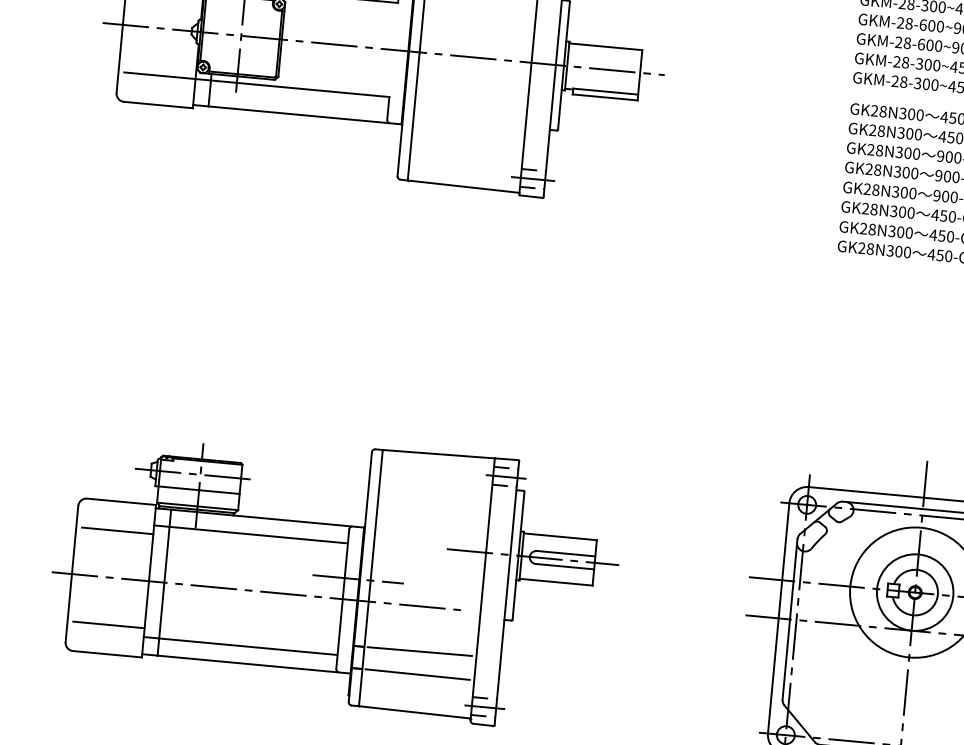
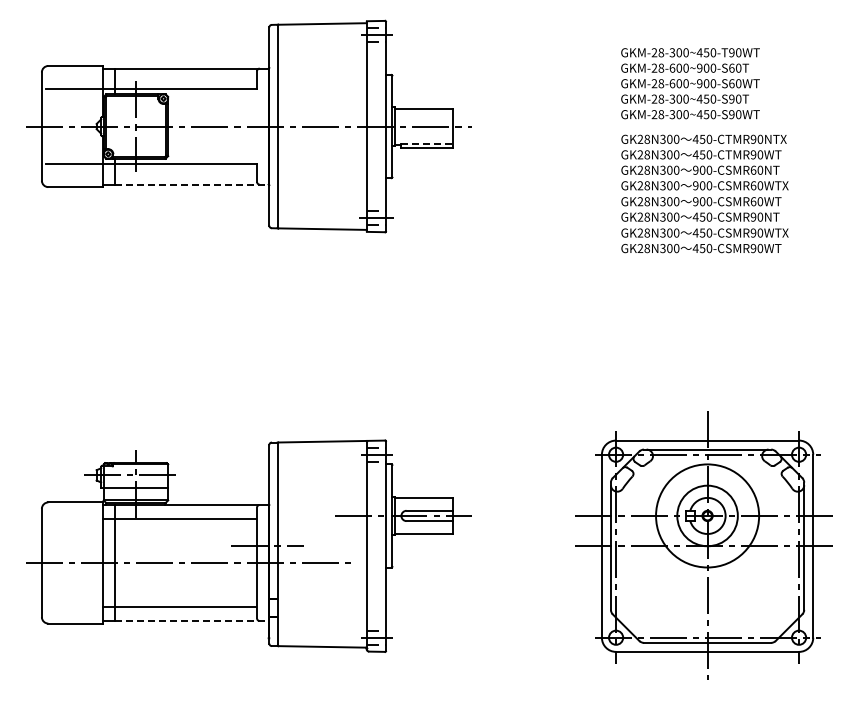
line: (606, 91) -> (427, 143), solid -> dashed
line: (305, 115) -> (192, 184), solid -> dashed
line: (117, 530) -> (74, 525), removed
line: (108, 625) -> (74, 600), removed
line: (419, 651) -> (321, 598), removed
line: (254, 664) -> (192, 620), solid -> dashed
line: (417, 674) -> (321, 616), removed

